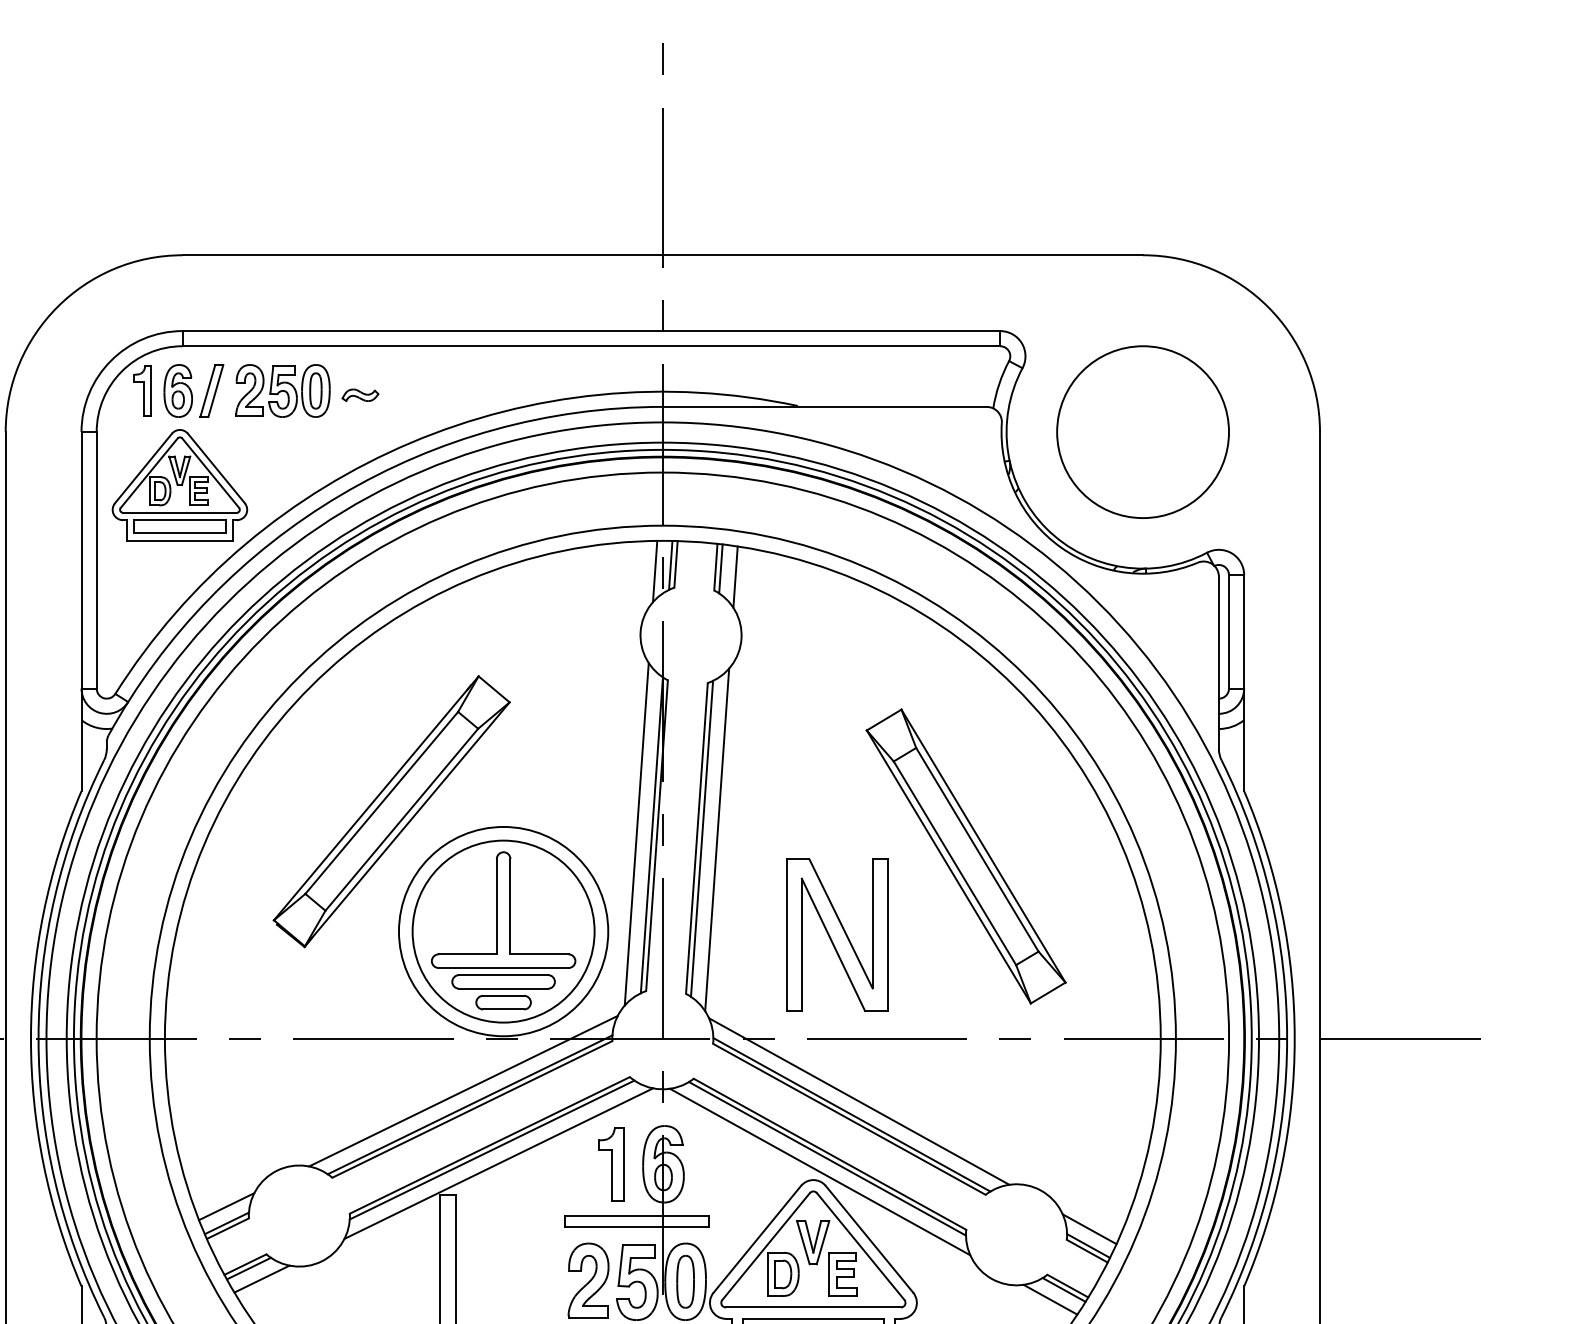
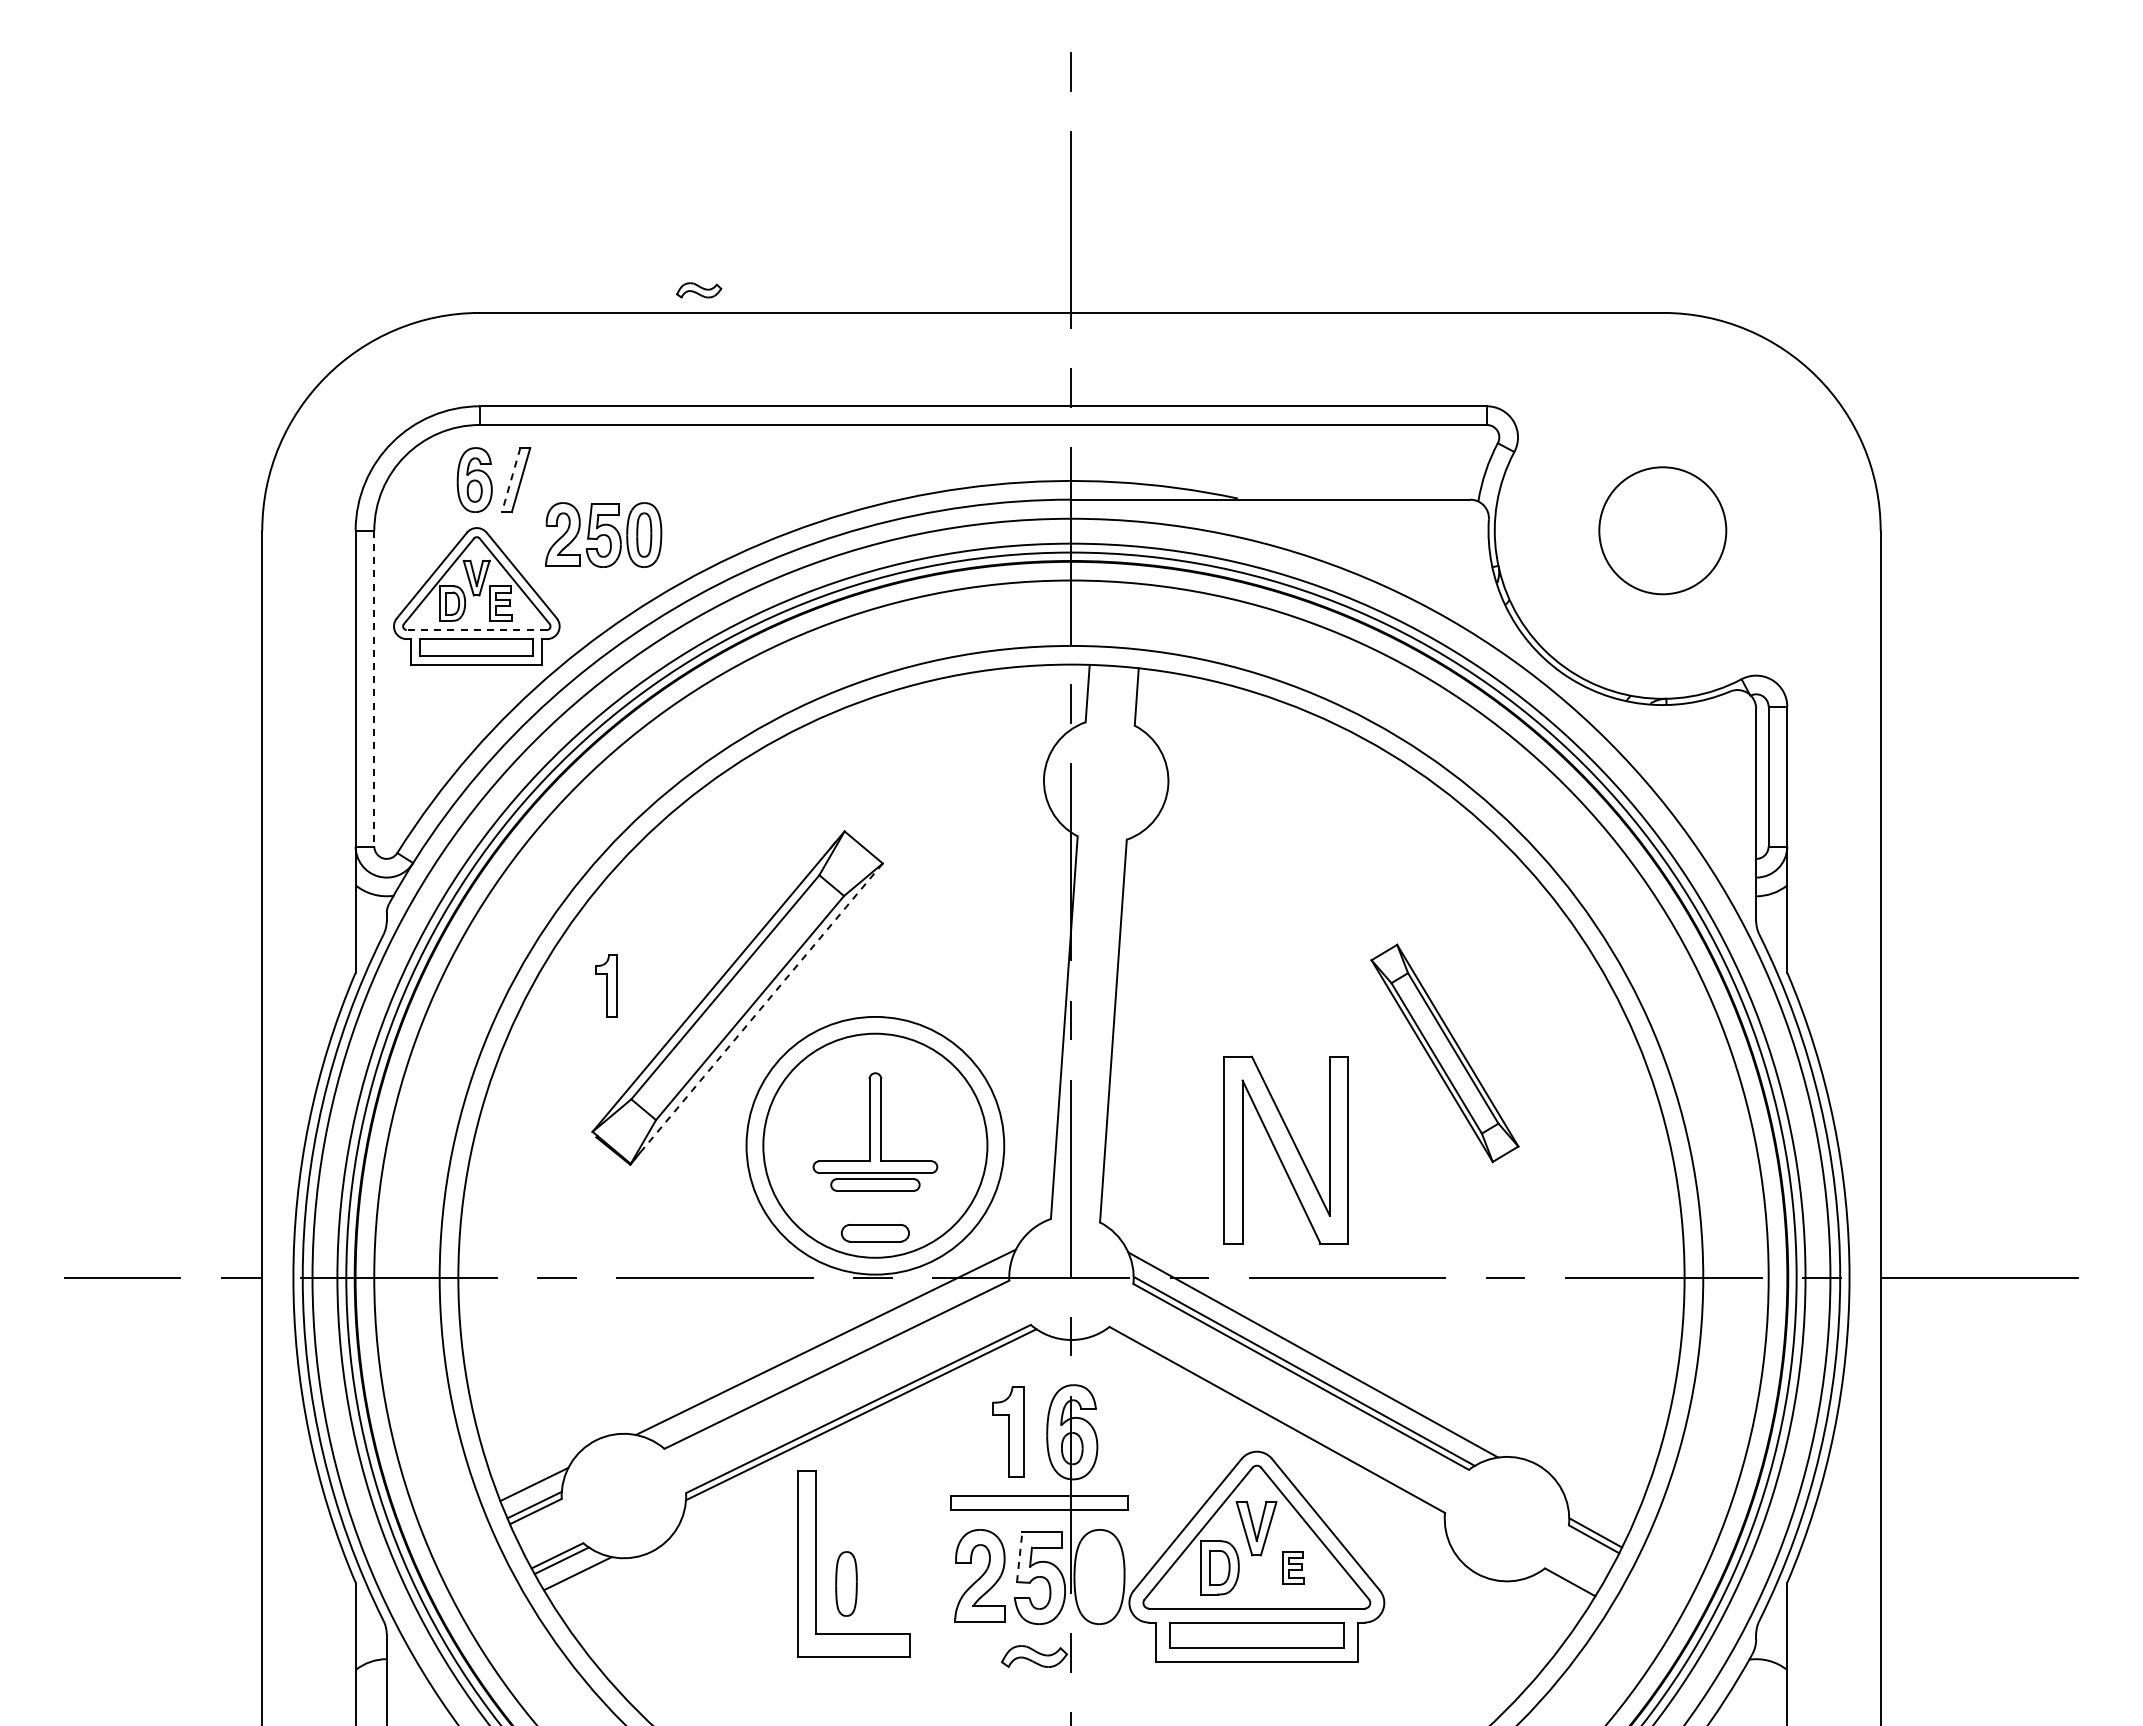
part: (143, 390) -> (606, 985), moved
part: (282, 390) -> (603, 534), moved
line: (208, 391) -> (511, 480), solid -> dashed
part: (360, 395) -> (699, 290), moved
circle: (1142, 431) -> (1662, 530), size x0.6
line: (179, 513) -> (476, 630), solid -> dashed
line: (96, 560) -> (374, 688), solid -> dashed
line: (670, 565) -> (1081, 694), removed
line: (720, 569) -> (1142, 699), removed
line: (654, 571) -> (1061, 702), removed
line: (735, 576) -> (1160, 708), removed
line: (407, 825) -> (756, 1014), solid -> dashed
line: (636, 833) -> (1039, 1025), removed
line: (651, 834) -> (1057, 1026), removed
line: (701, 838) -> (1119, 1031), removed
line: (717, 839) -> (1138, 1032), removed
part: (965, 856) -> (1444, 1053), size x0.6
part: (503, 920) -> (875, 1131), size x0.7
line: (469, 1104) -> (833, 1358), removed
line: (826, 1158) -> (1273, 1425), removed
line: (498, 1163) -> (869, 1431), removed
line: (820, 1171) -> (1265, 1441), removed
line: (1089, 1228) -> (1596, 1511), removed
line: (620, 1265) -> (1019, 1556), solid -> dashed
part: (843, 1274) -> (1293, 1567), size x0.6
part: (685, 1281) -> (846, 1583), moved
line: (1064, 1289) -> (1565, 1586), removed
line: (1050, 1299) -> (1548, 1598), removed

